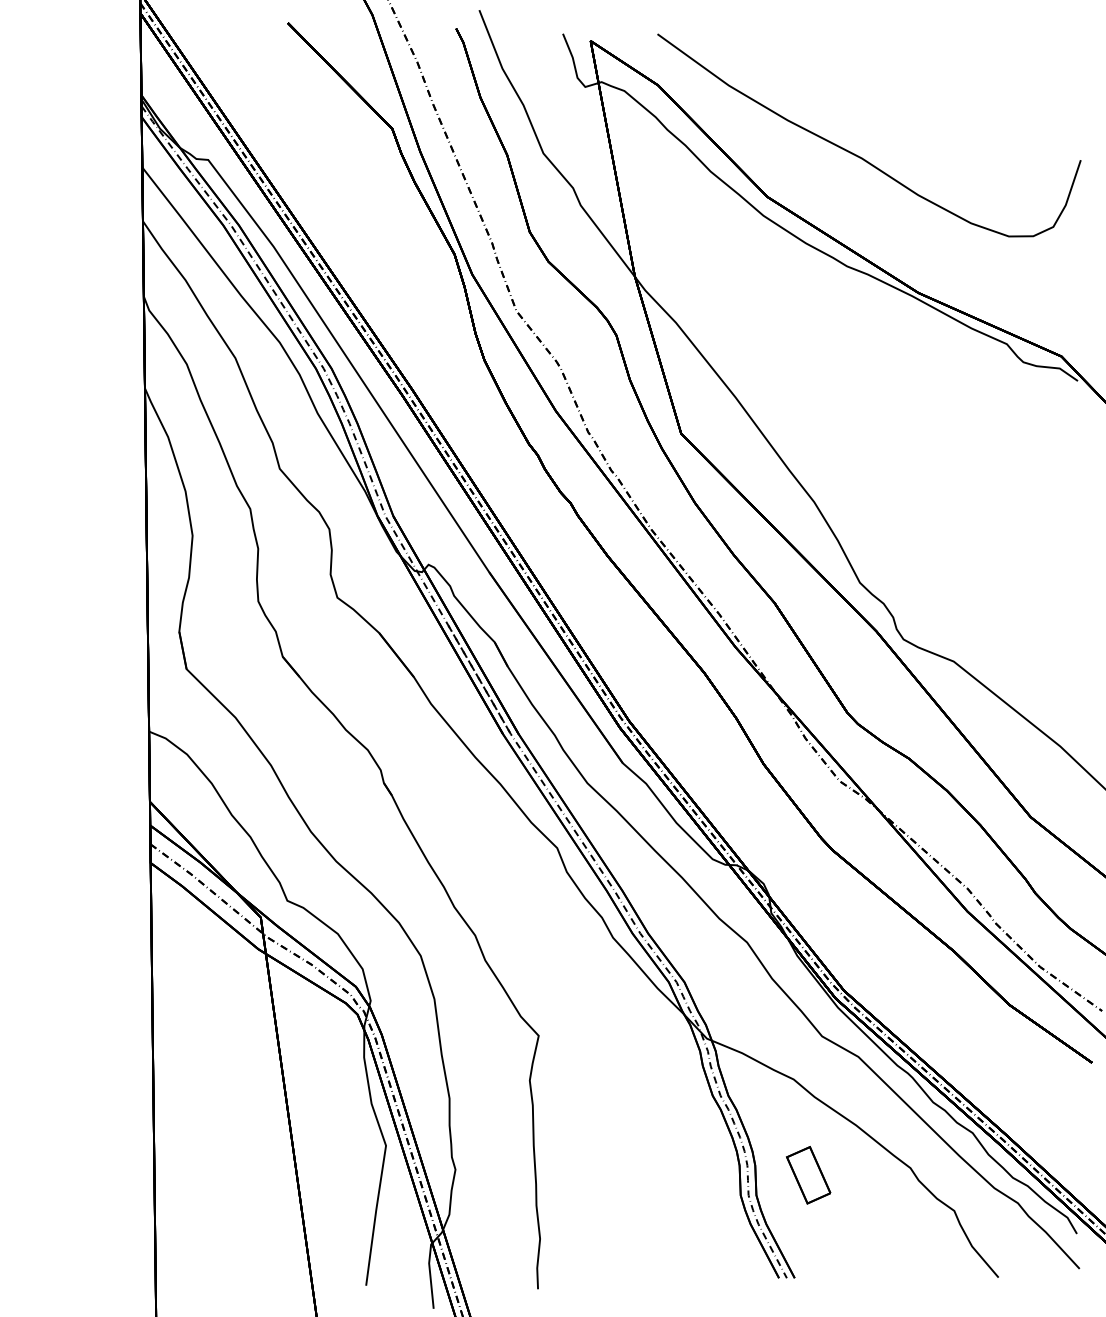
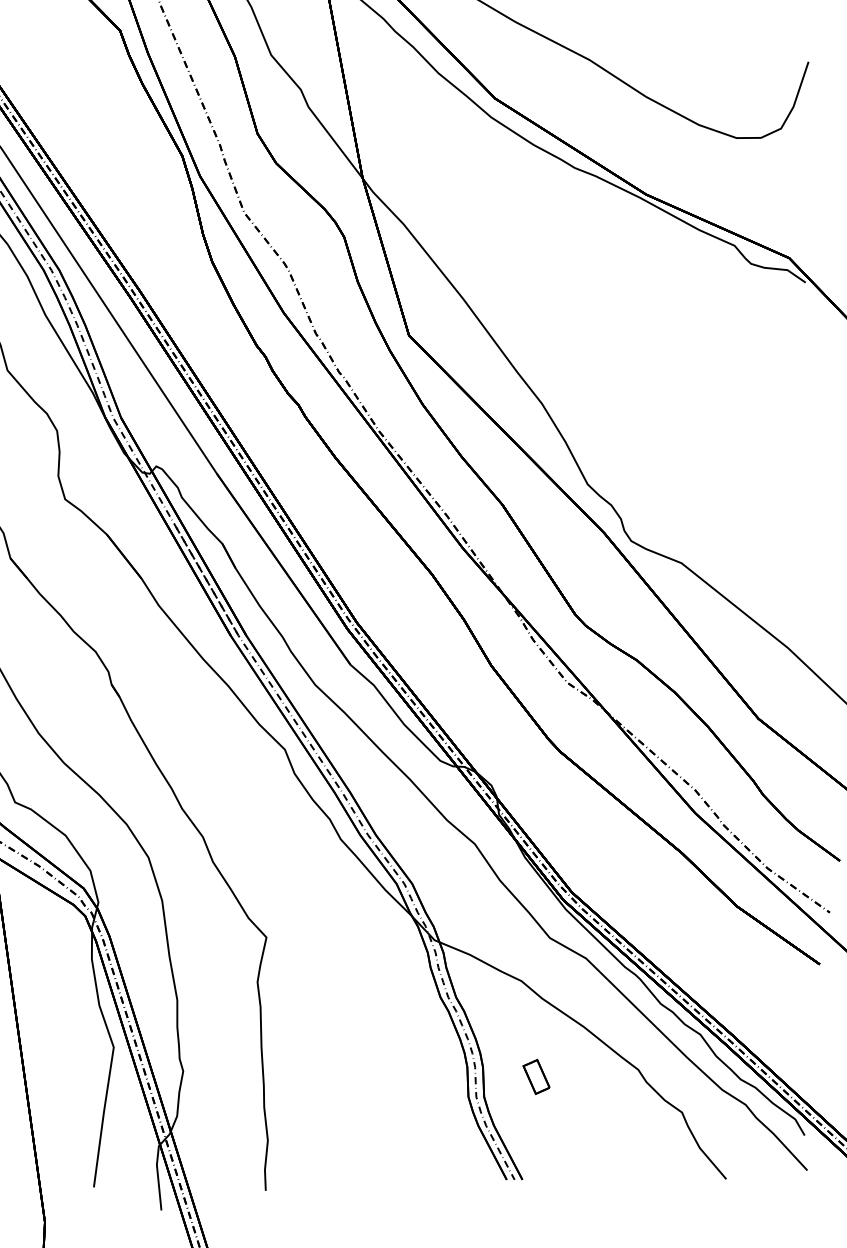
part: (808, 1175) -> (536, 1077), size x0.6

